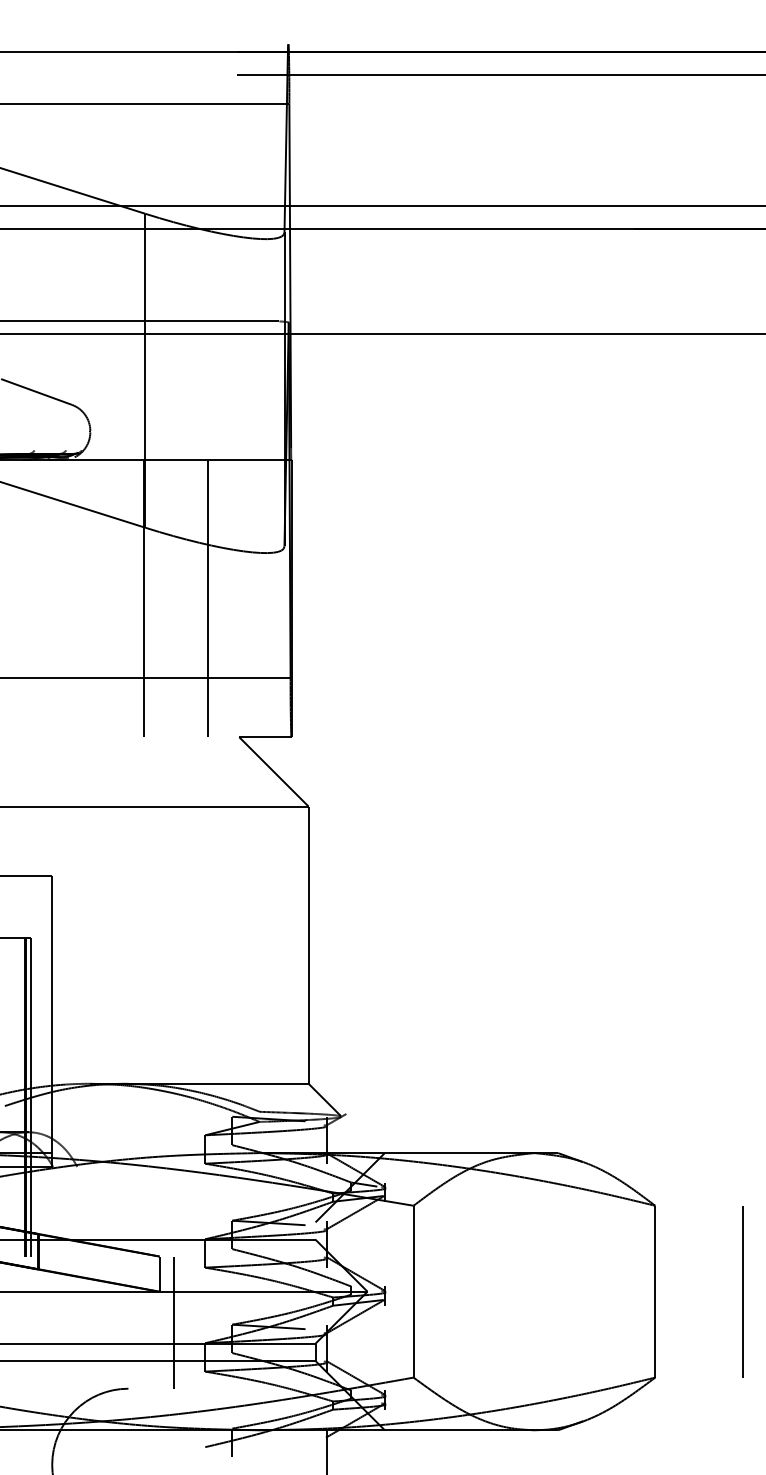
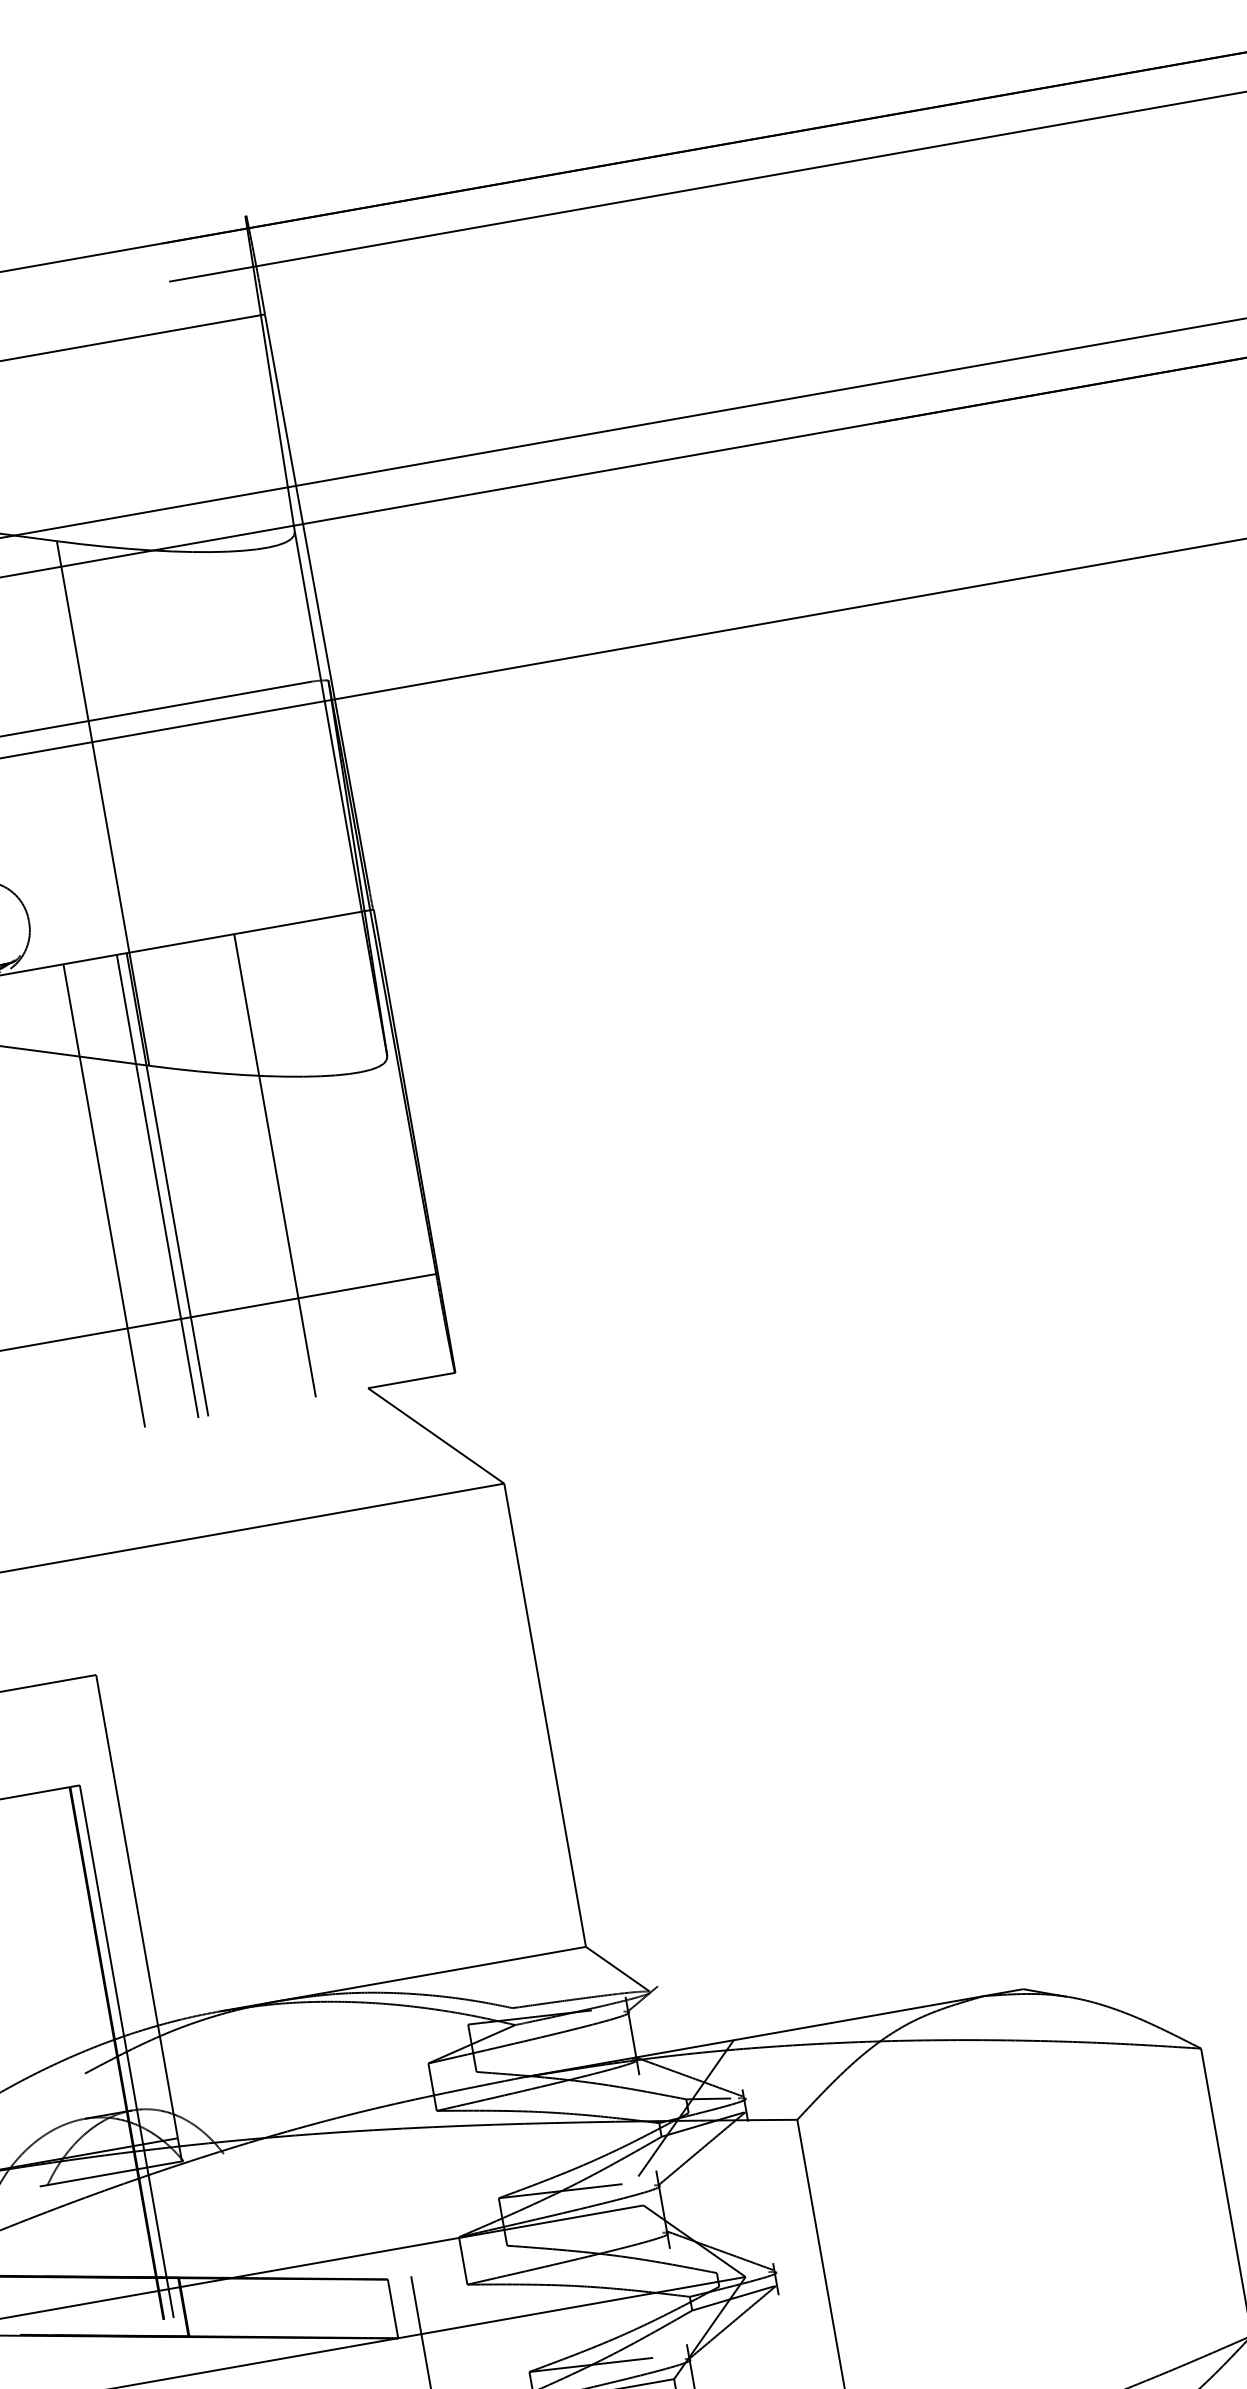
line: (105, 598) -> (103, 1195), added
line: (137, 598) -> (156, 1186), added

